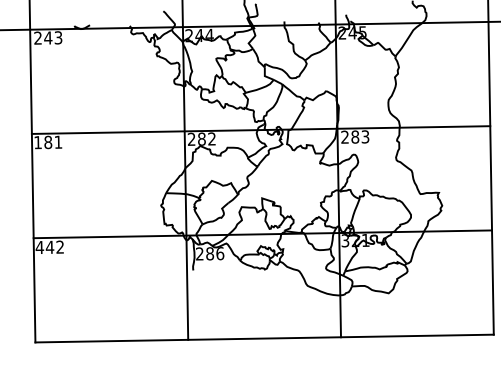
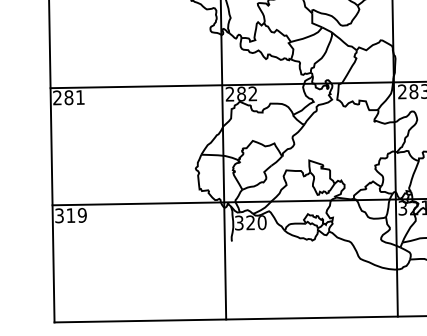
text: (37, 142) -> (56, 97), 181 -> 281
text: (49, 247) -> (70, 215), 442 -> 319
text: (210, 253) -> (251, 222), 286 -> 320

